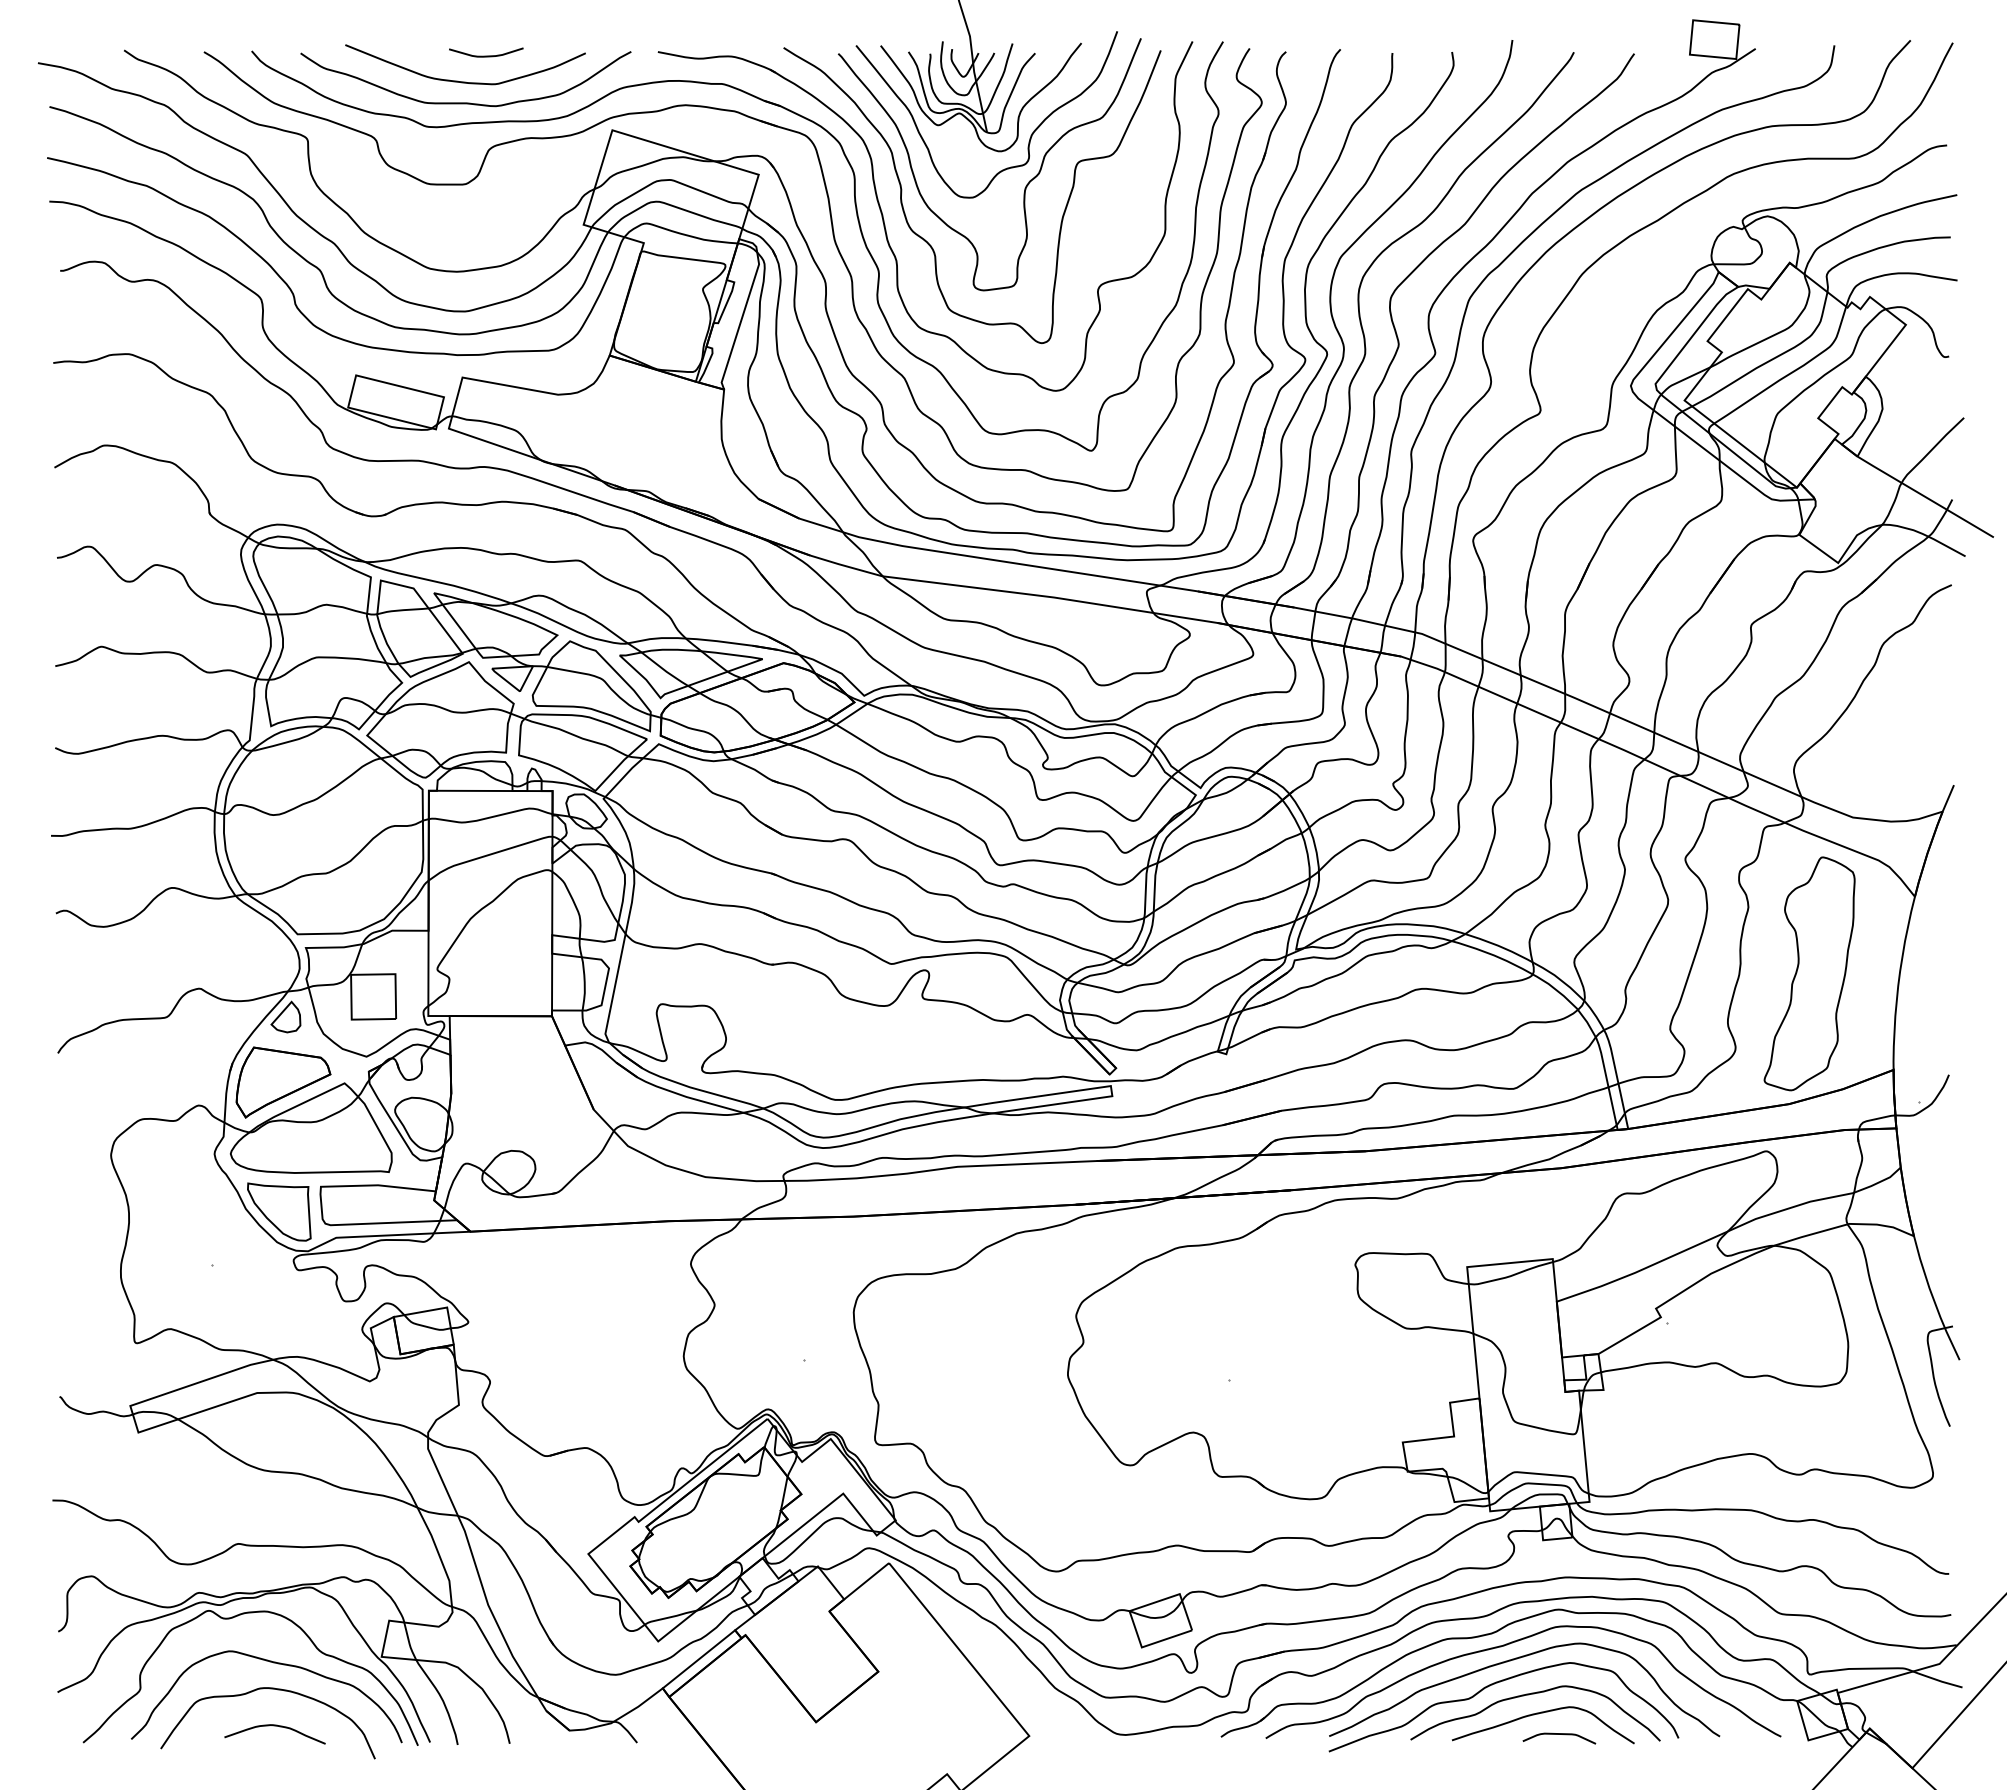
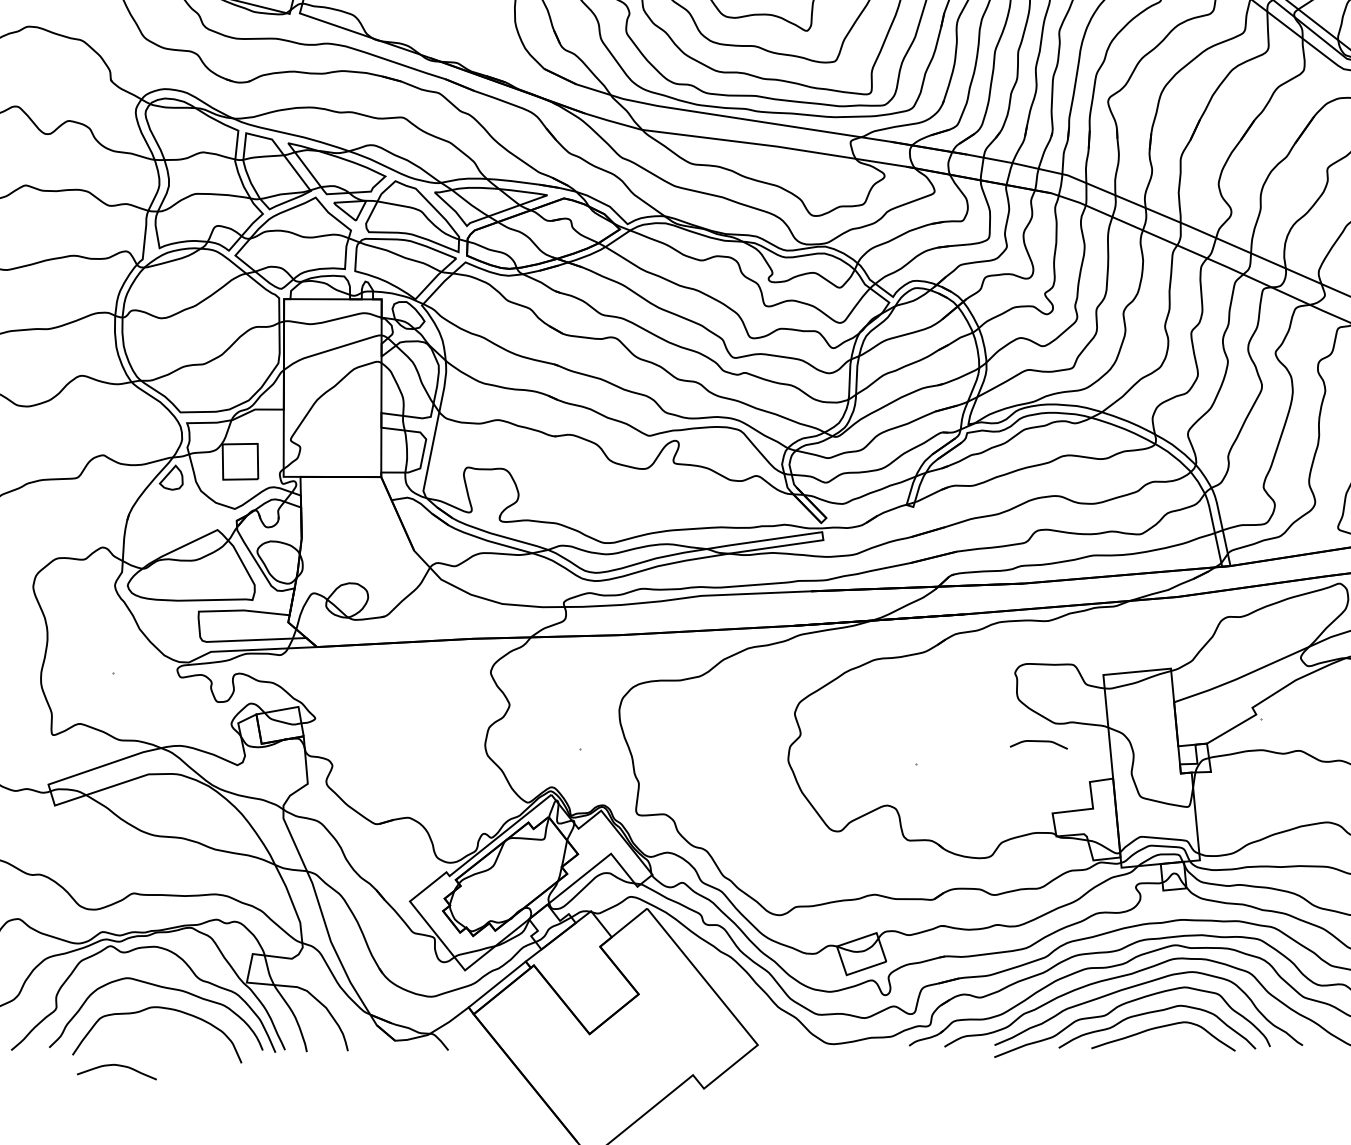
part: (283, 1082) -> (169, 529), removed
part: (279, 1211) -> (166, 631), removed
curve: (274, 1726) -> (116, 1065), moved
curve: (1559, 1734) -> (1038, 741), moved

